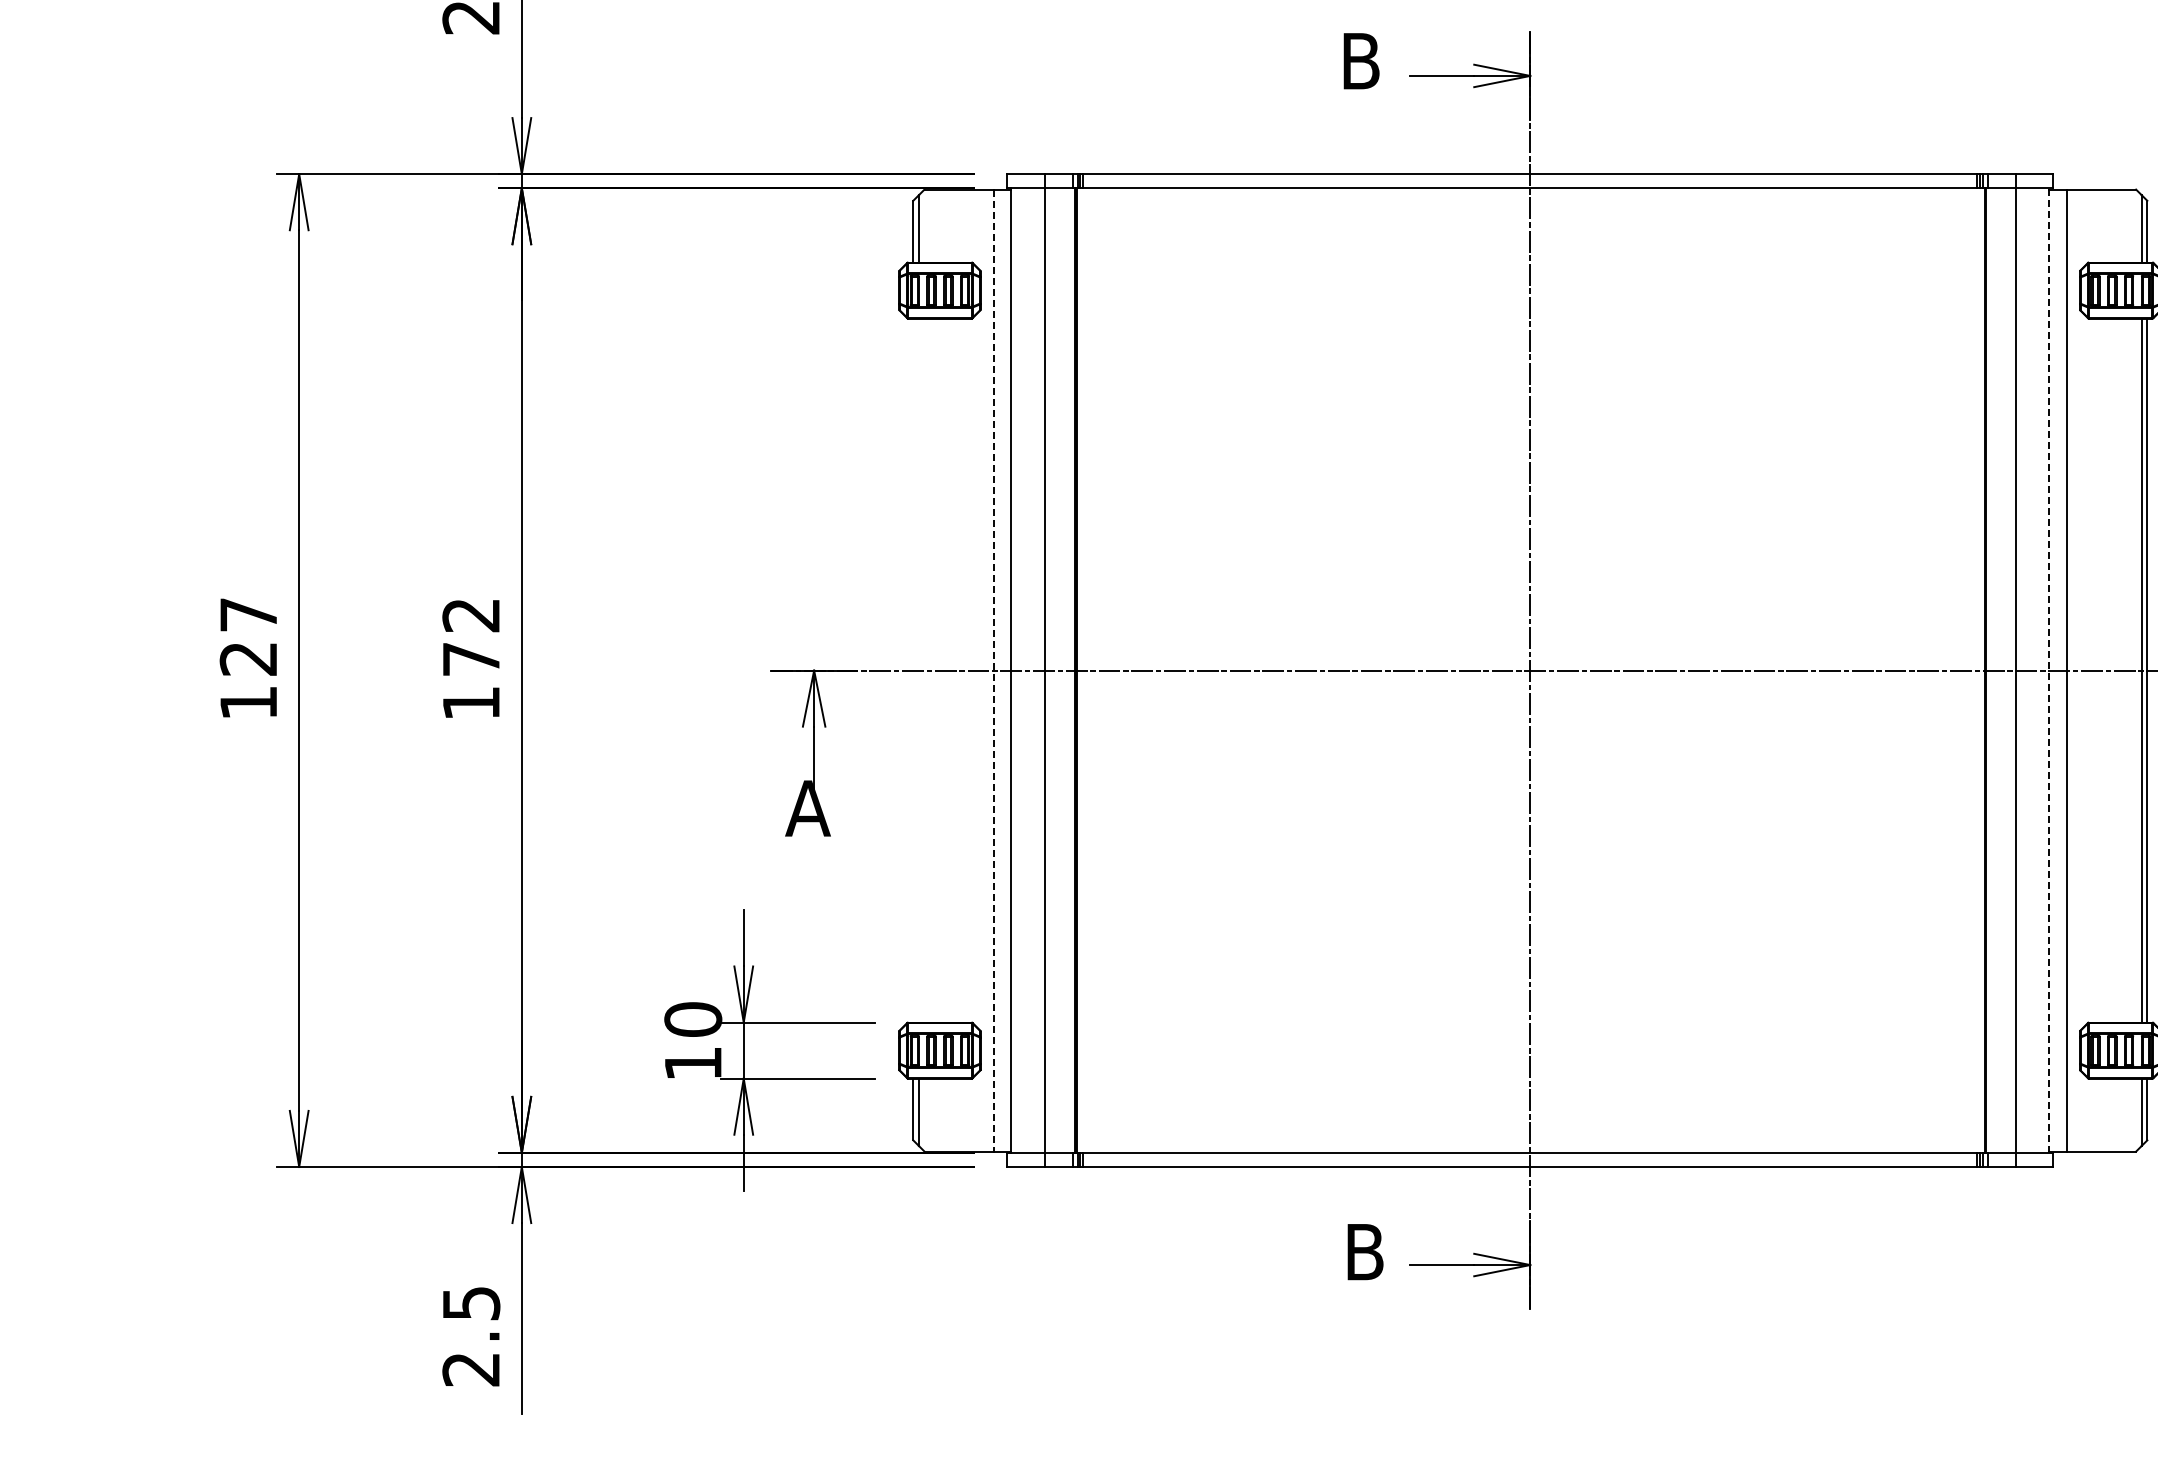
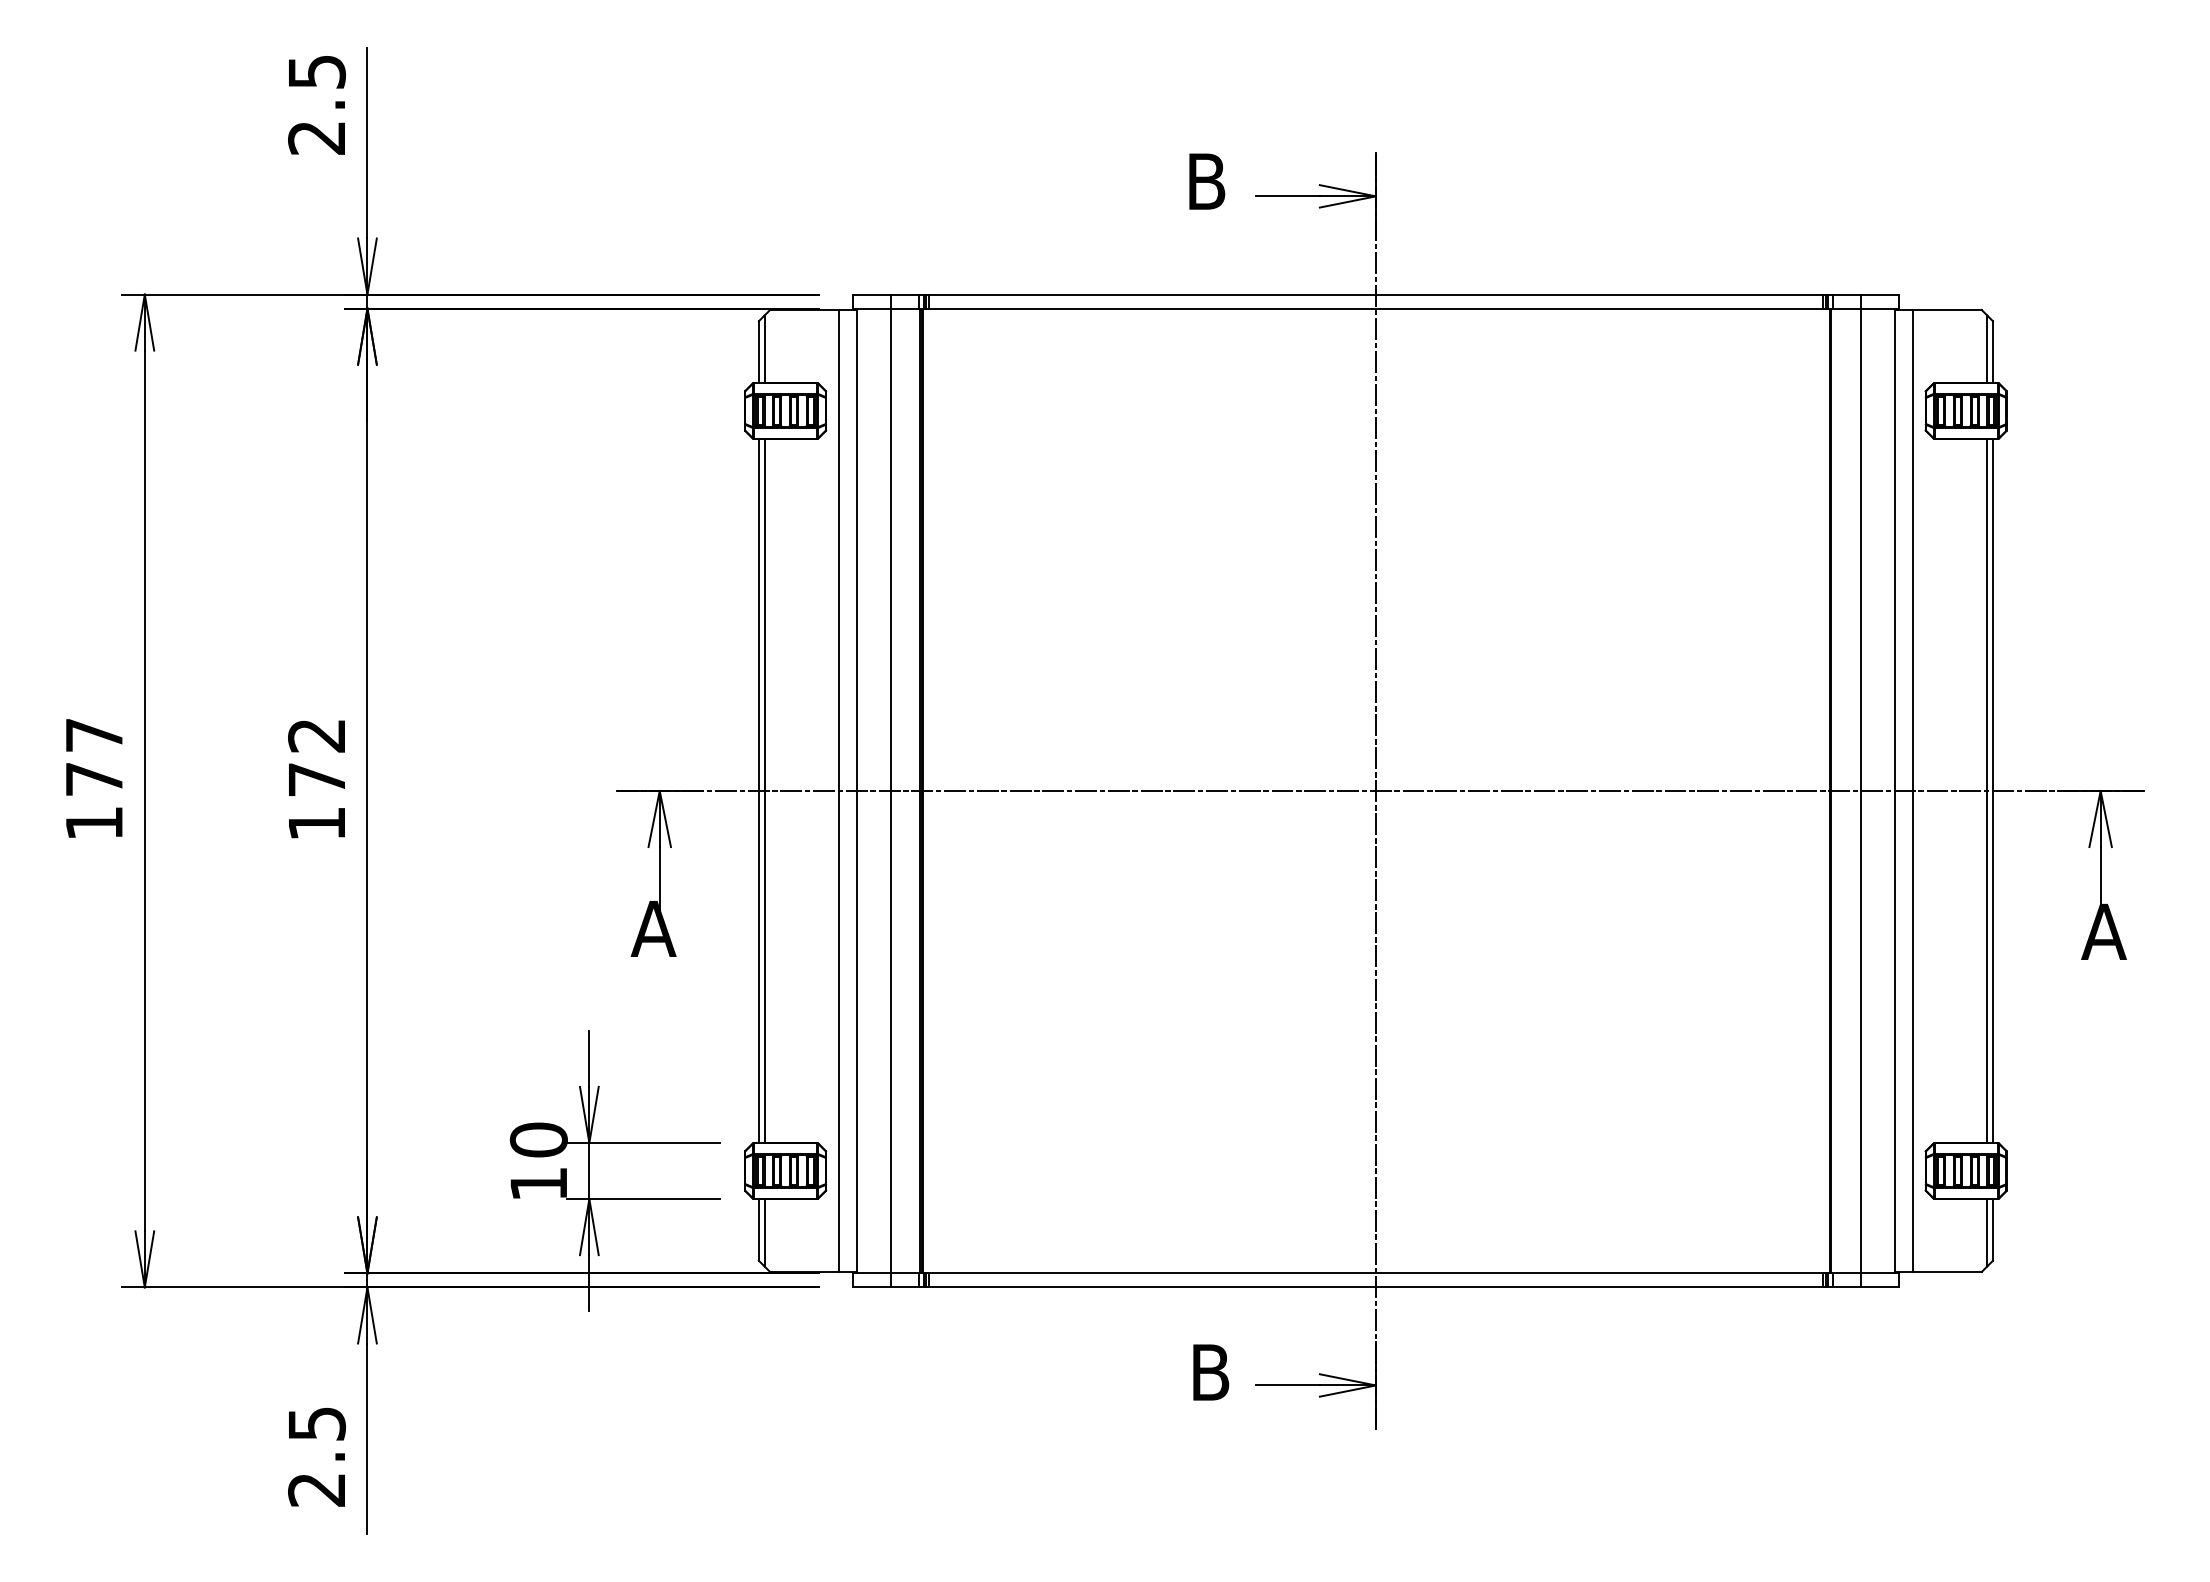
text: (247, 659) -> (93, 779), 127 -> 177
line: (912, 670) -> (758, 790), added
line: (918, 670) -> (764, 790), added
line: (2048, 670) -> (1894, 790), dashed -> solid
line: (993, 671) -> (839, 791), dashed -> solid

